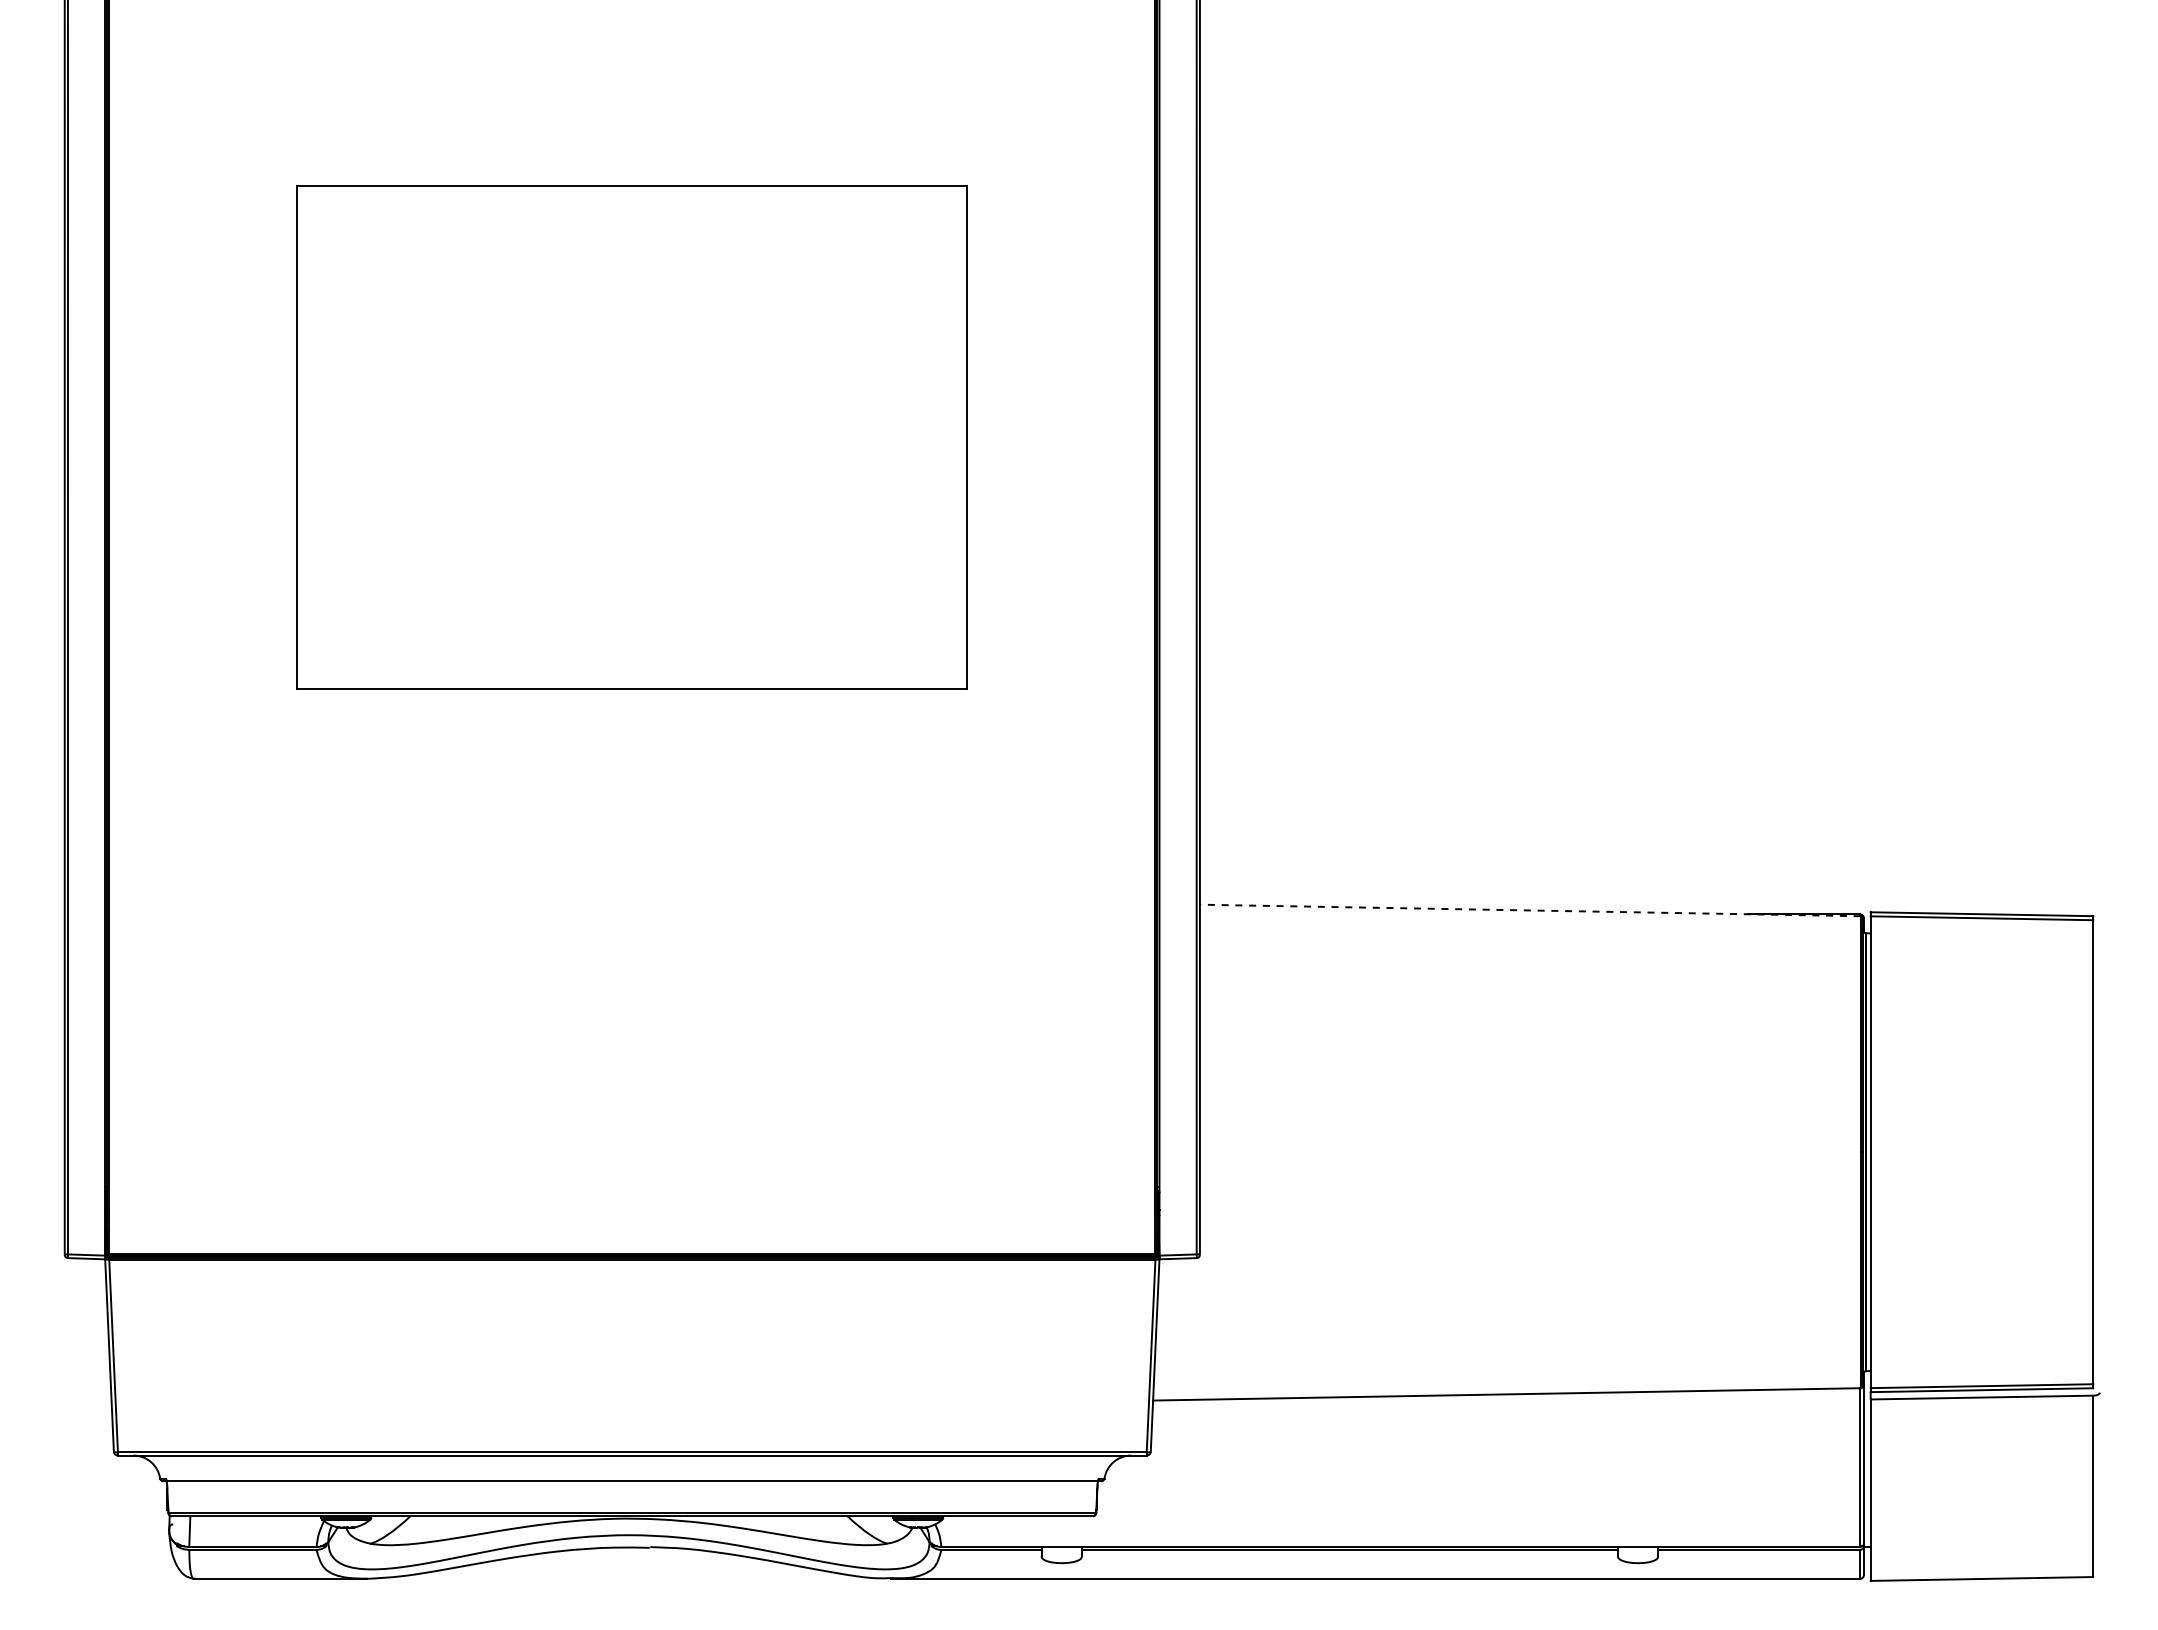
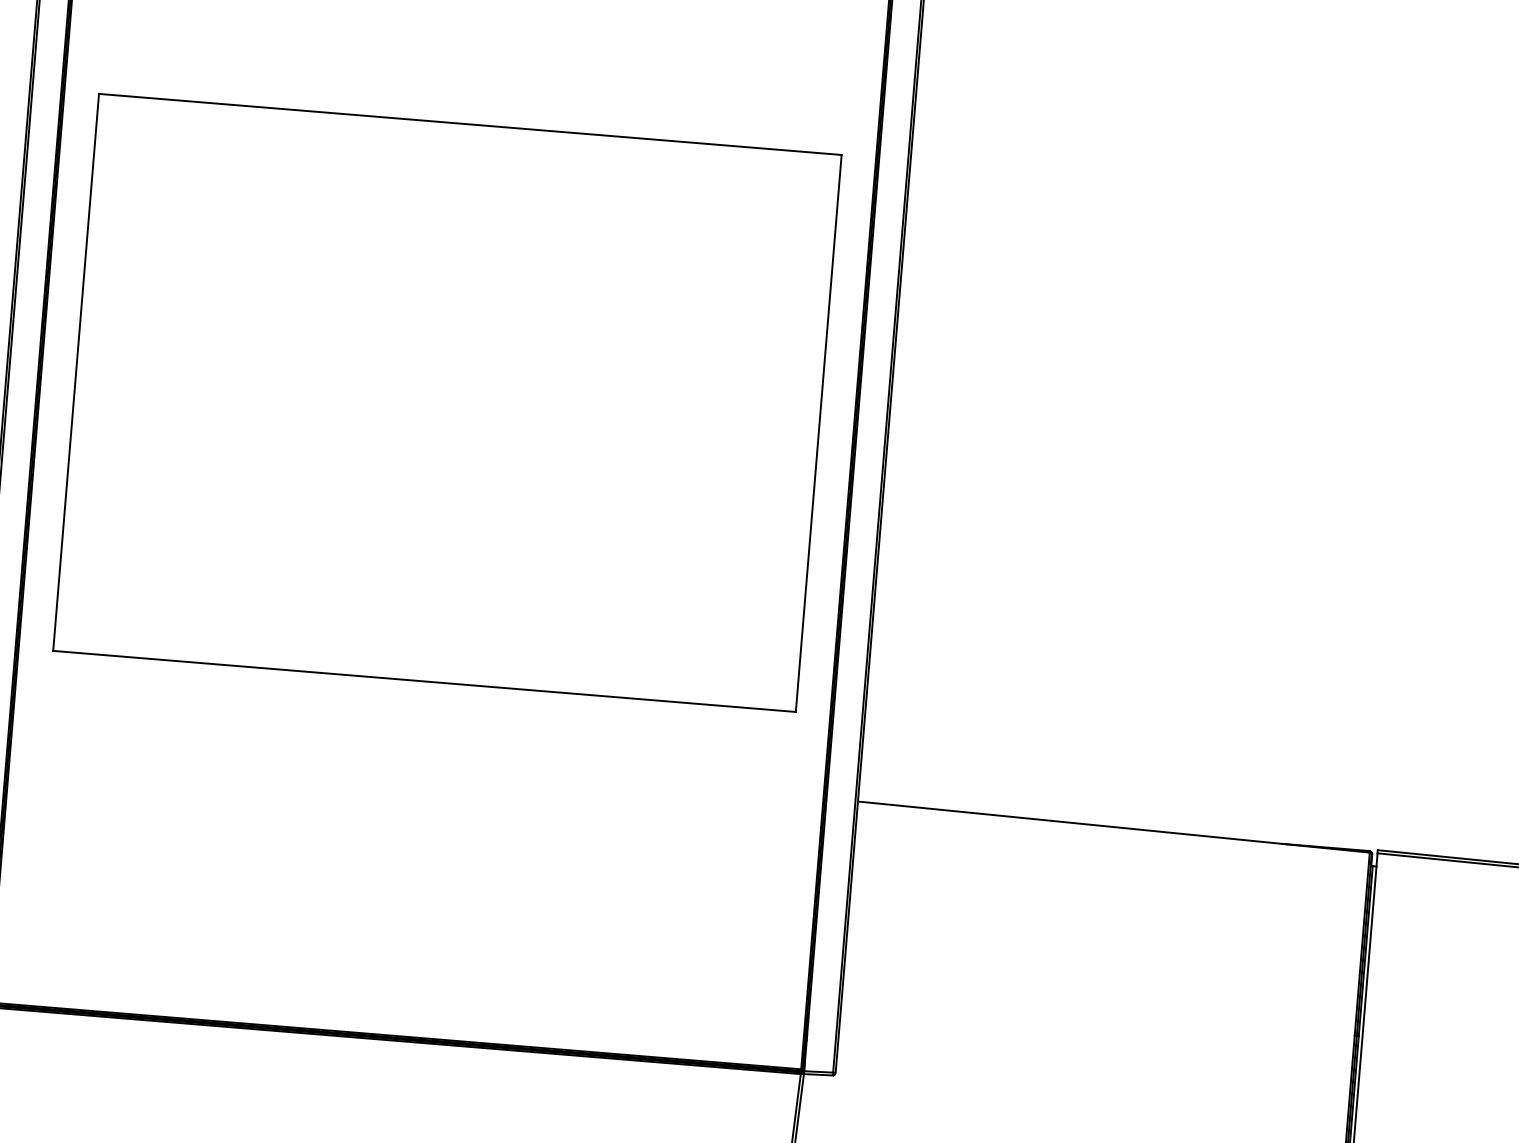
part: (632, 437) -> (447, 402), size x1.43
line: (1529, 910) -> (1113, 827), dashed -> solid

